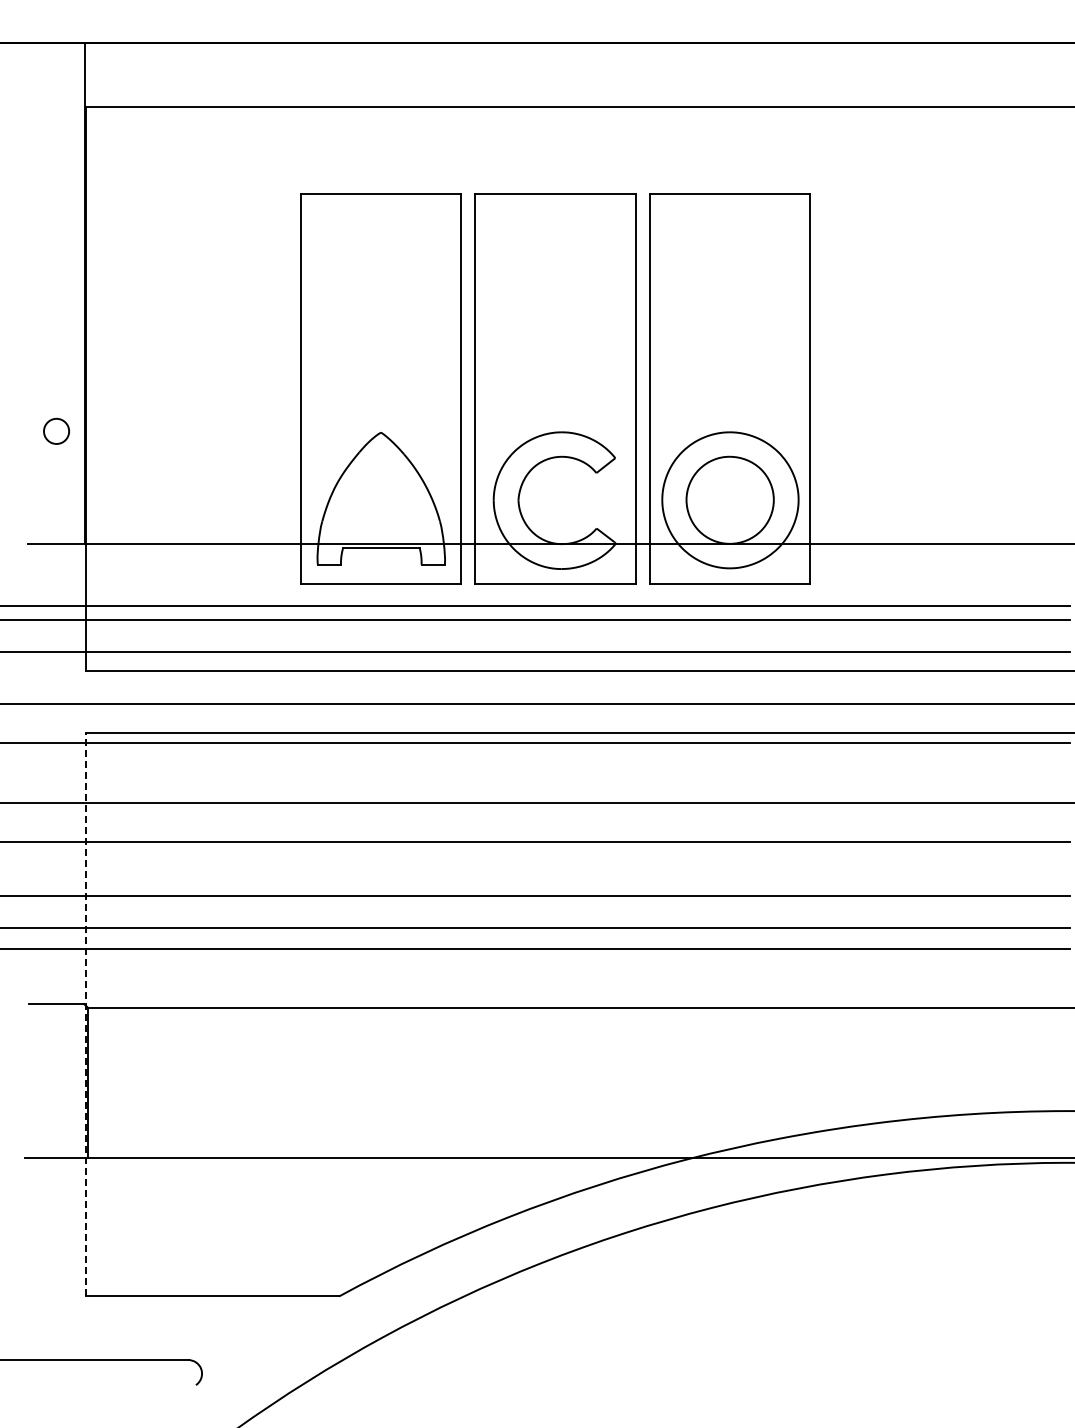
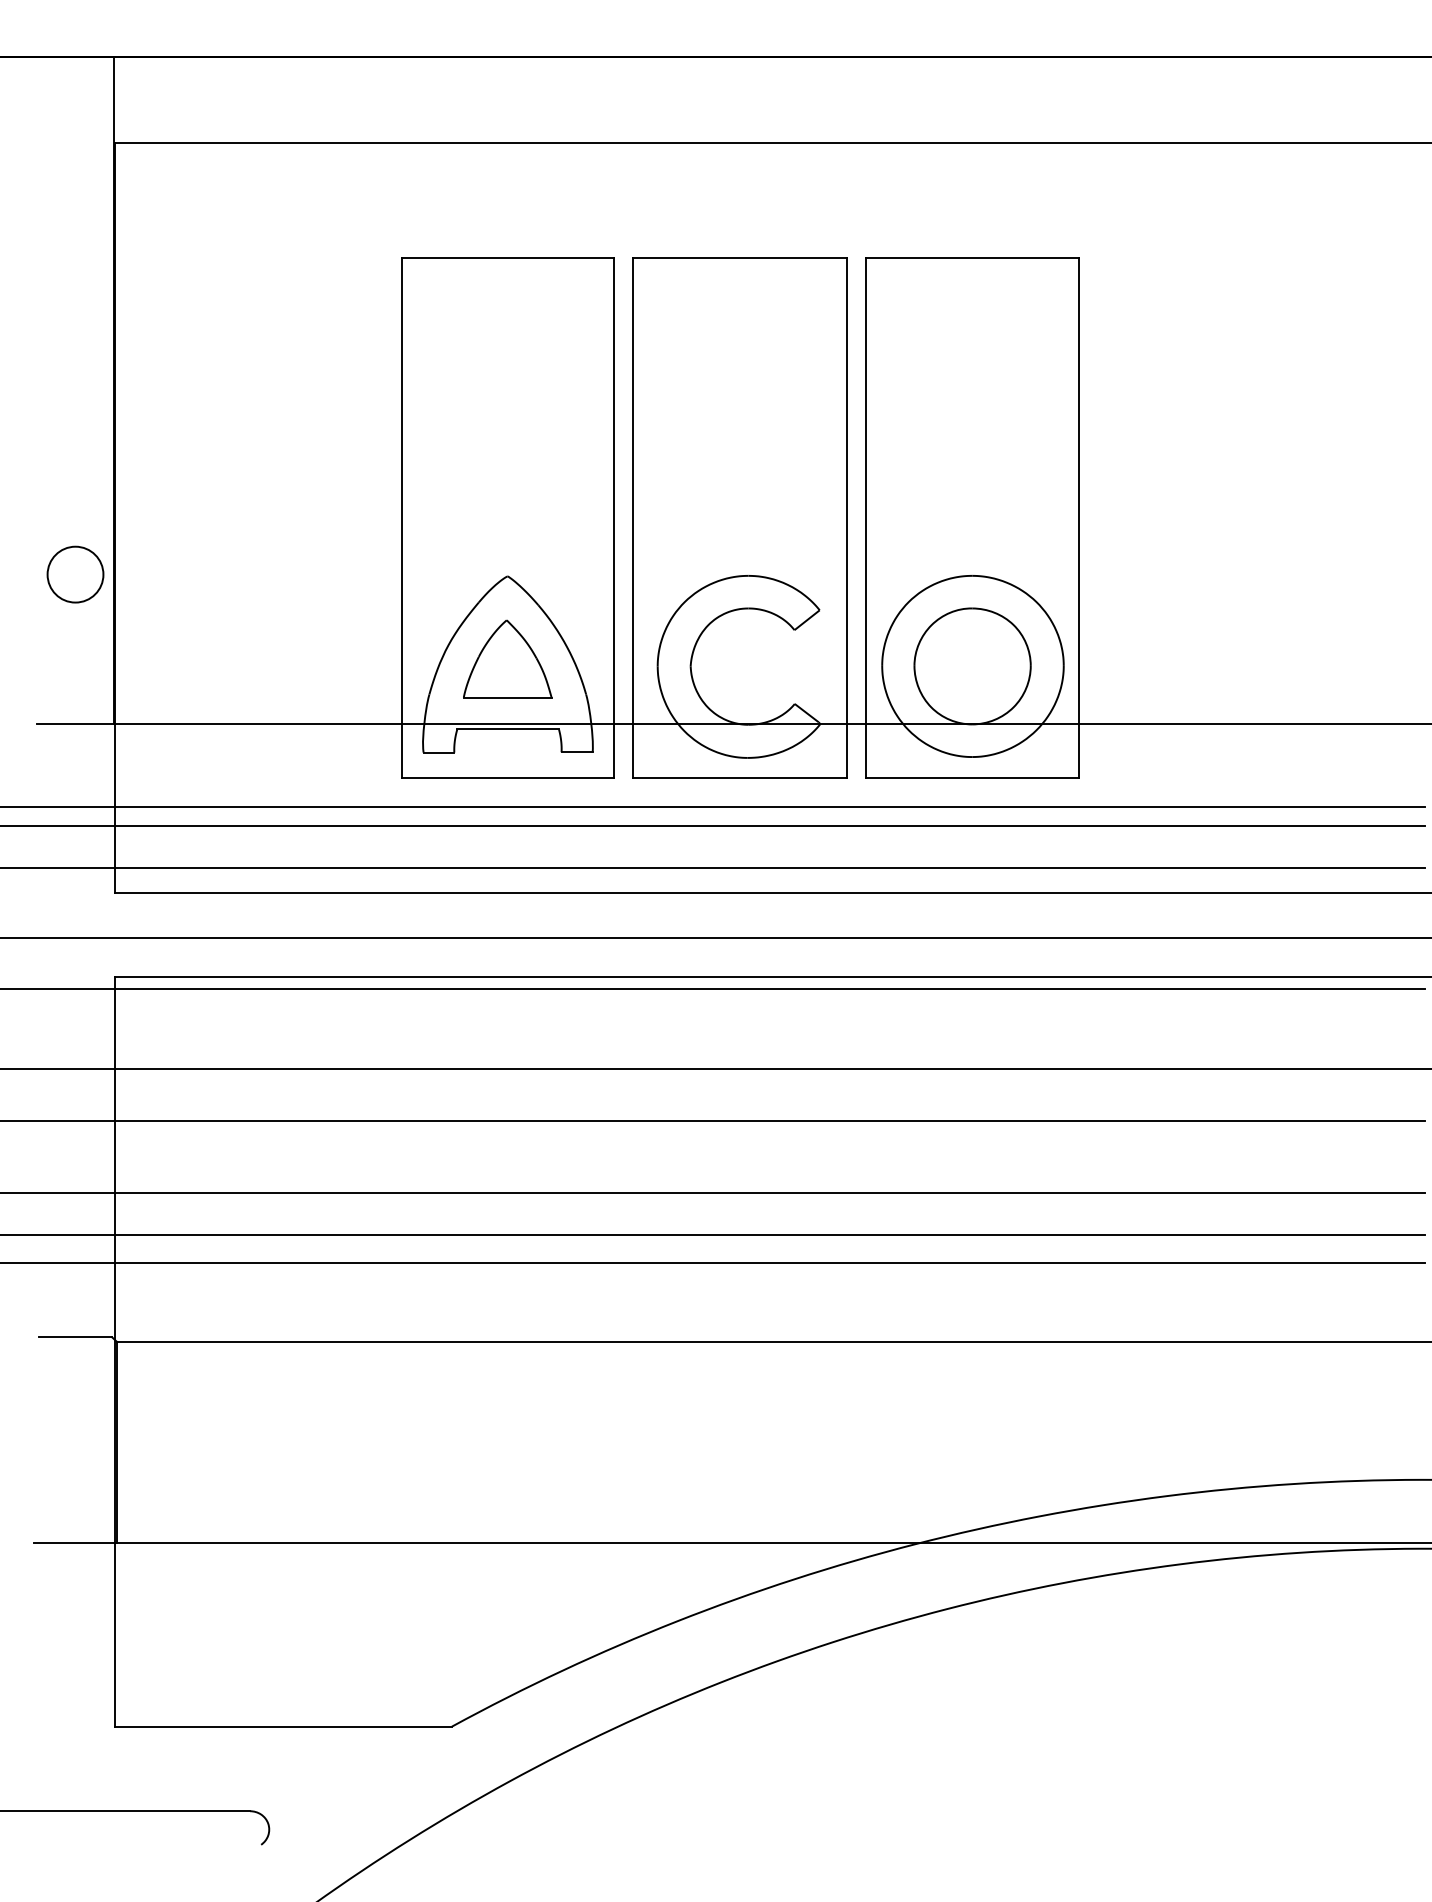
circle: (56, 431) -> (75, 574), size x1.67
part: (380, 494) -> (506, 658), added
line: (86, 1014) -> (115, 1351), dashed -> solid

